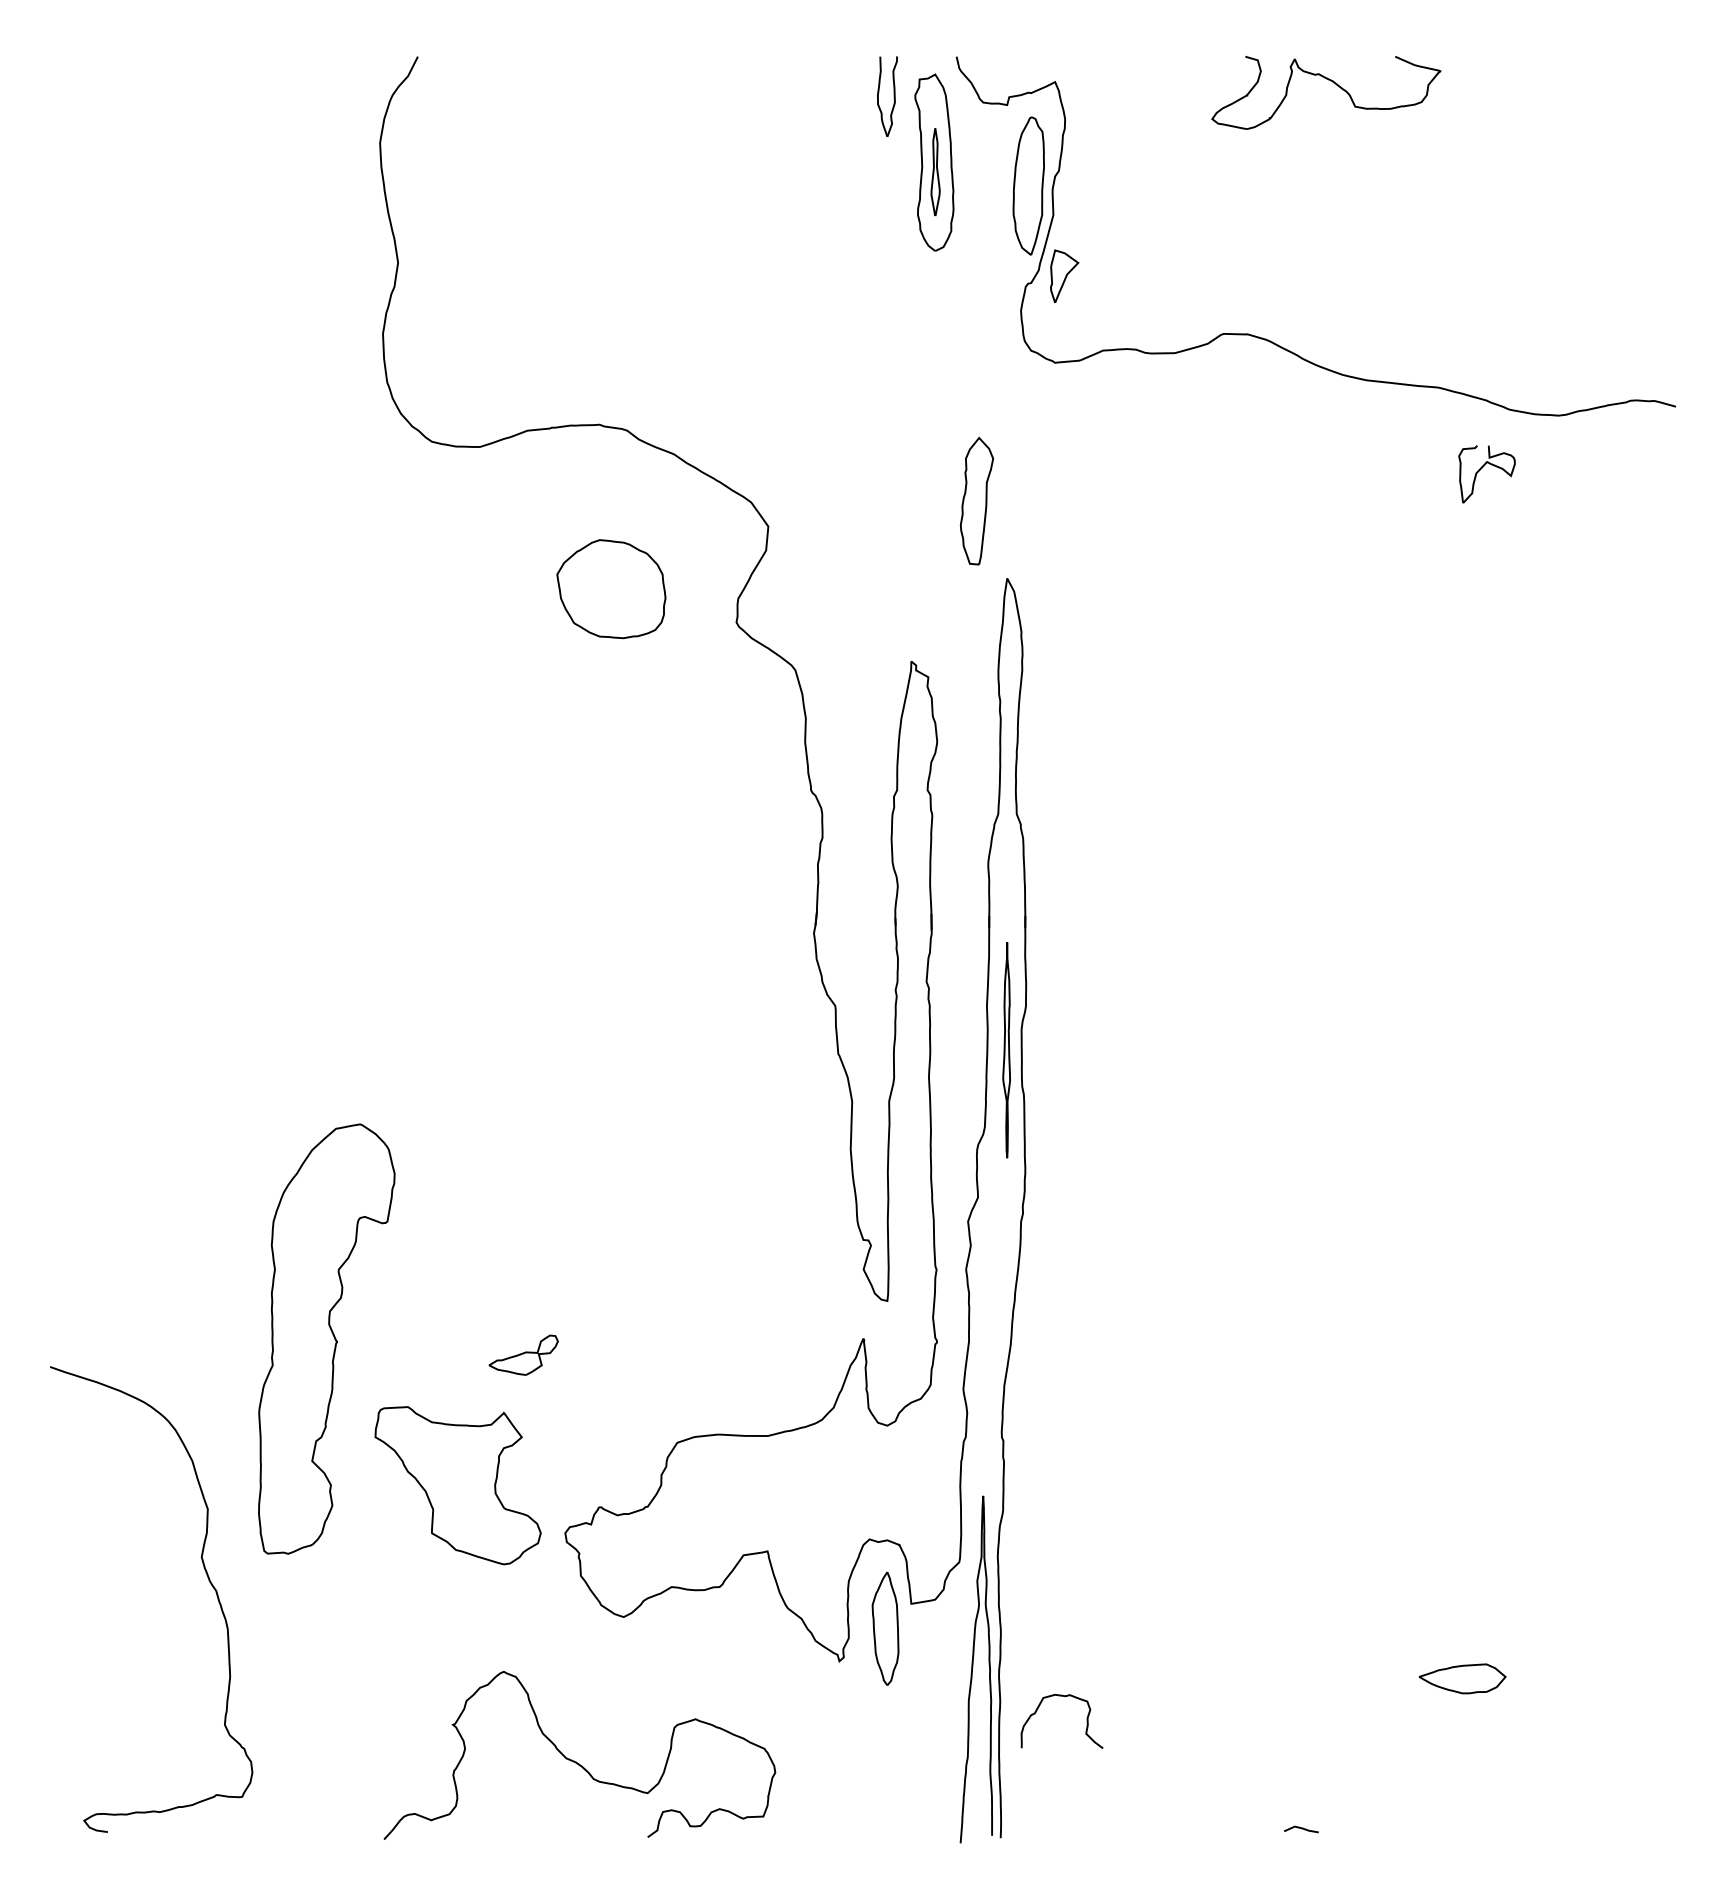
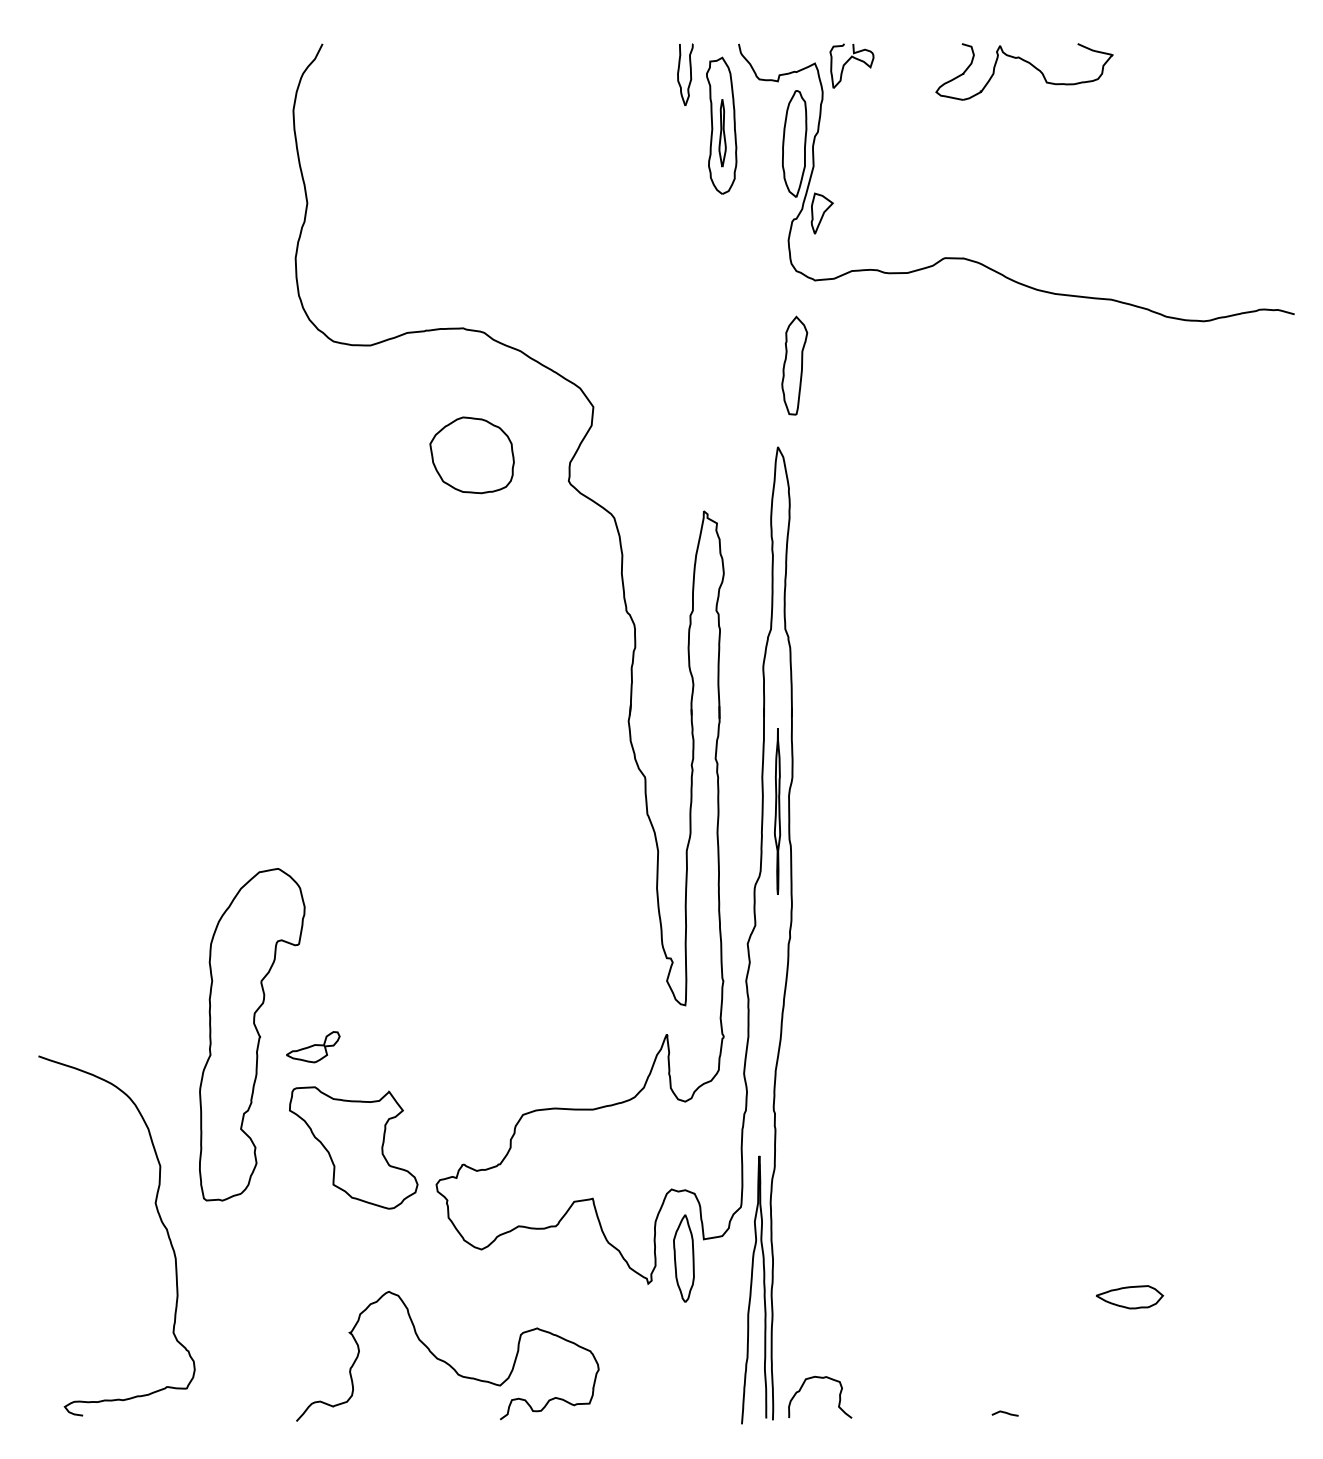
part: (1481, 469) -> (847, 62), moved
part: (976, 500) -> (794, 365), moved
part: (523, 1354) -> (313, 1046), moved
curve: (1065, 1697) -> (822, 1378), moved

